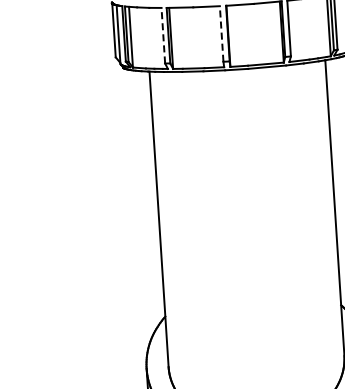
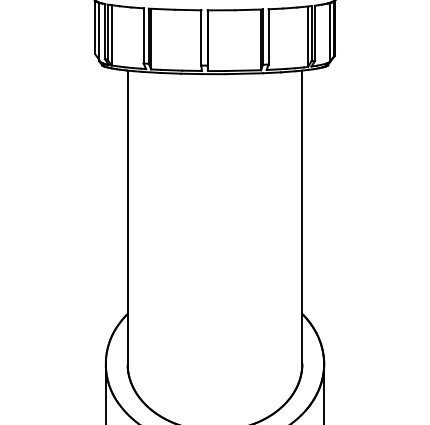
line: (221, 33) -> (201, 37), dashed -> solid
line: (163, 35) -> (143, 35), dashed -> solid

